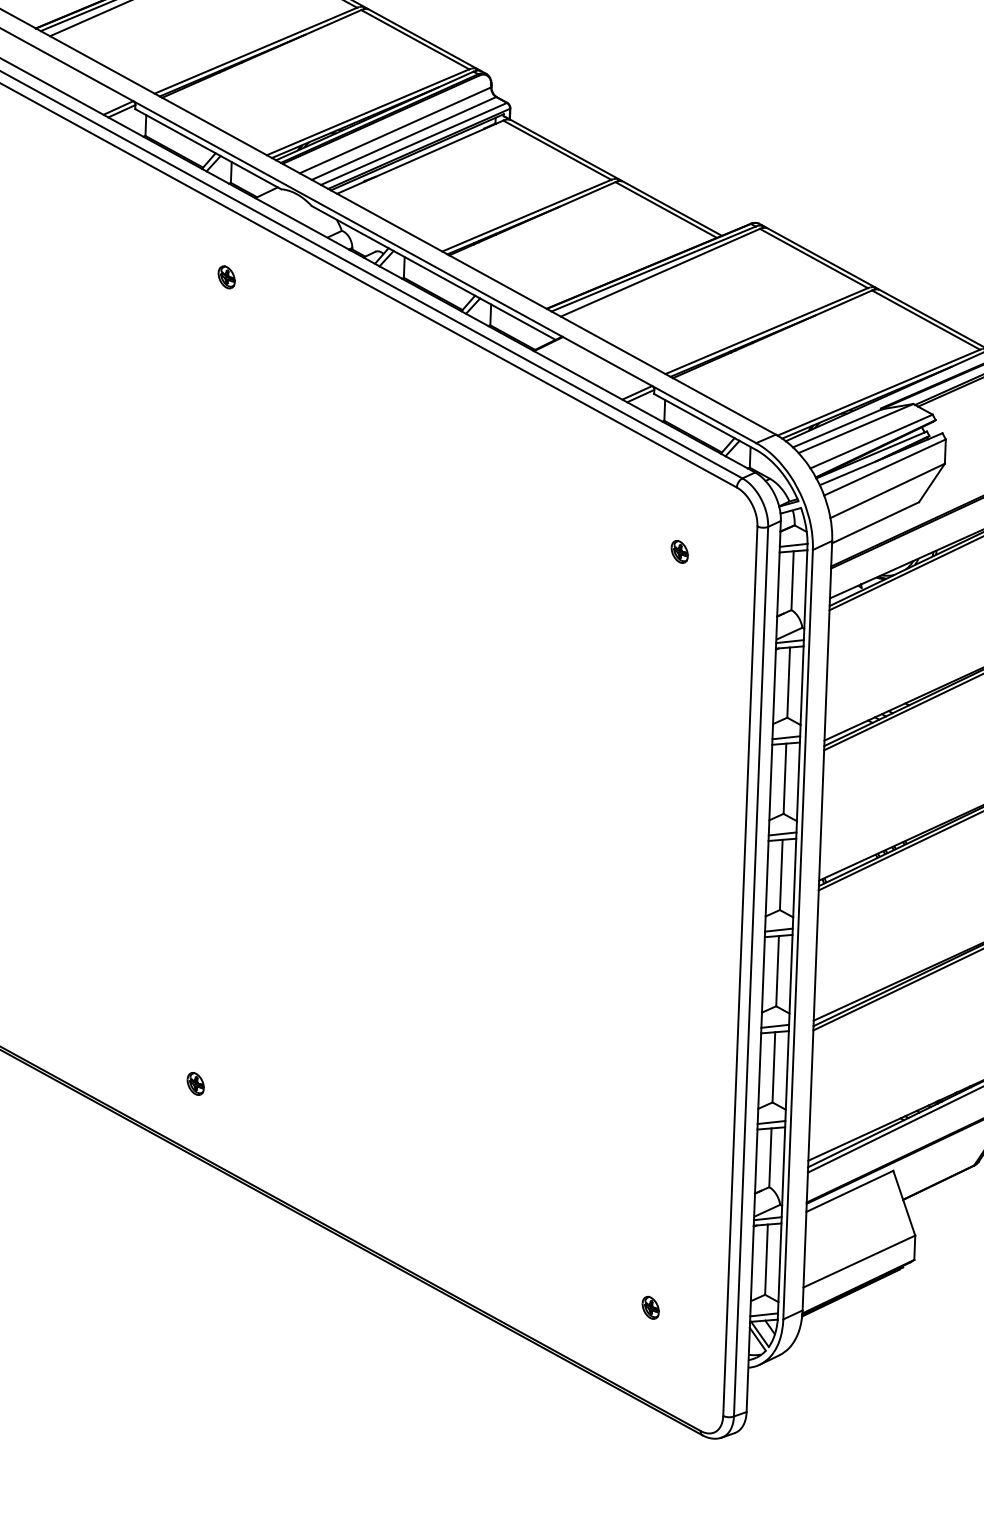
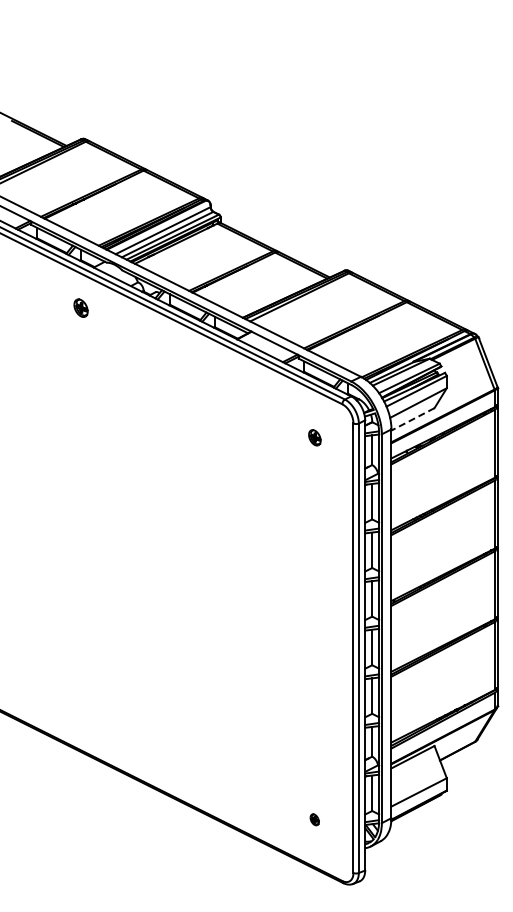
part: (226, 276) -> (80, 307), size x1.6
line: (874, 522) -> (412, 419), solid -> dashed
part: (679, 551) -> (314, 437), size x1.4
part: (195, 1083) -> (80, 715), removed

